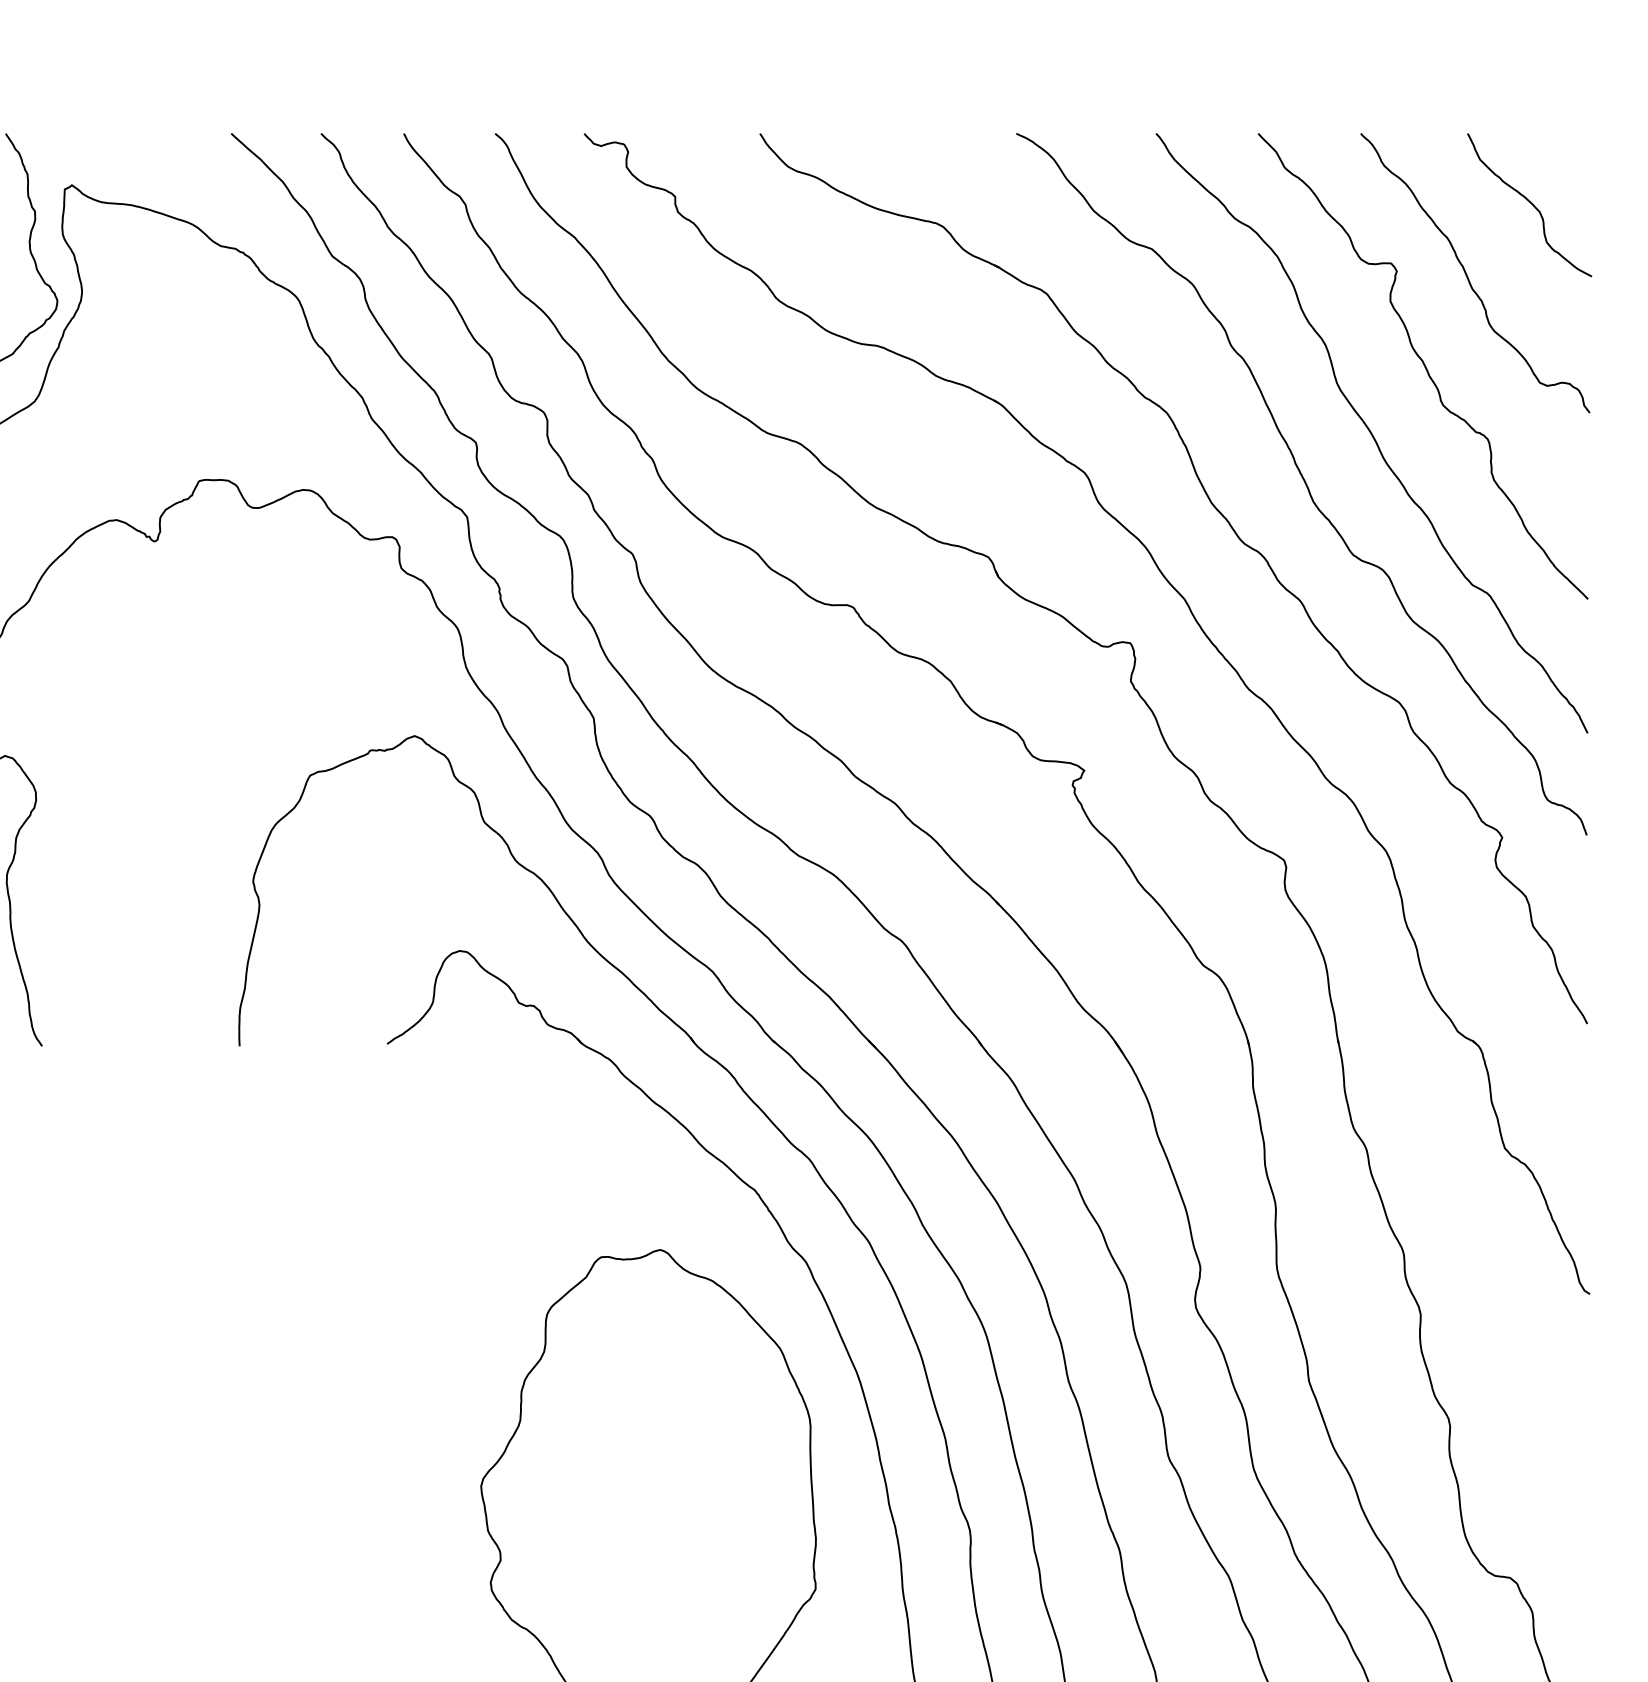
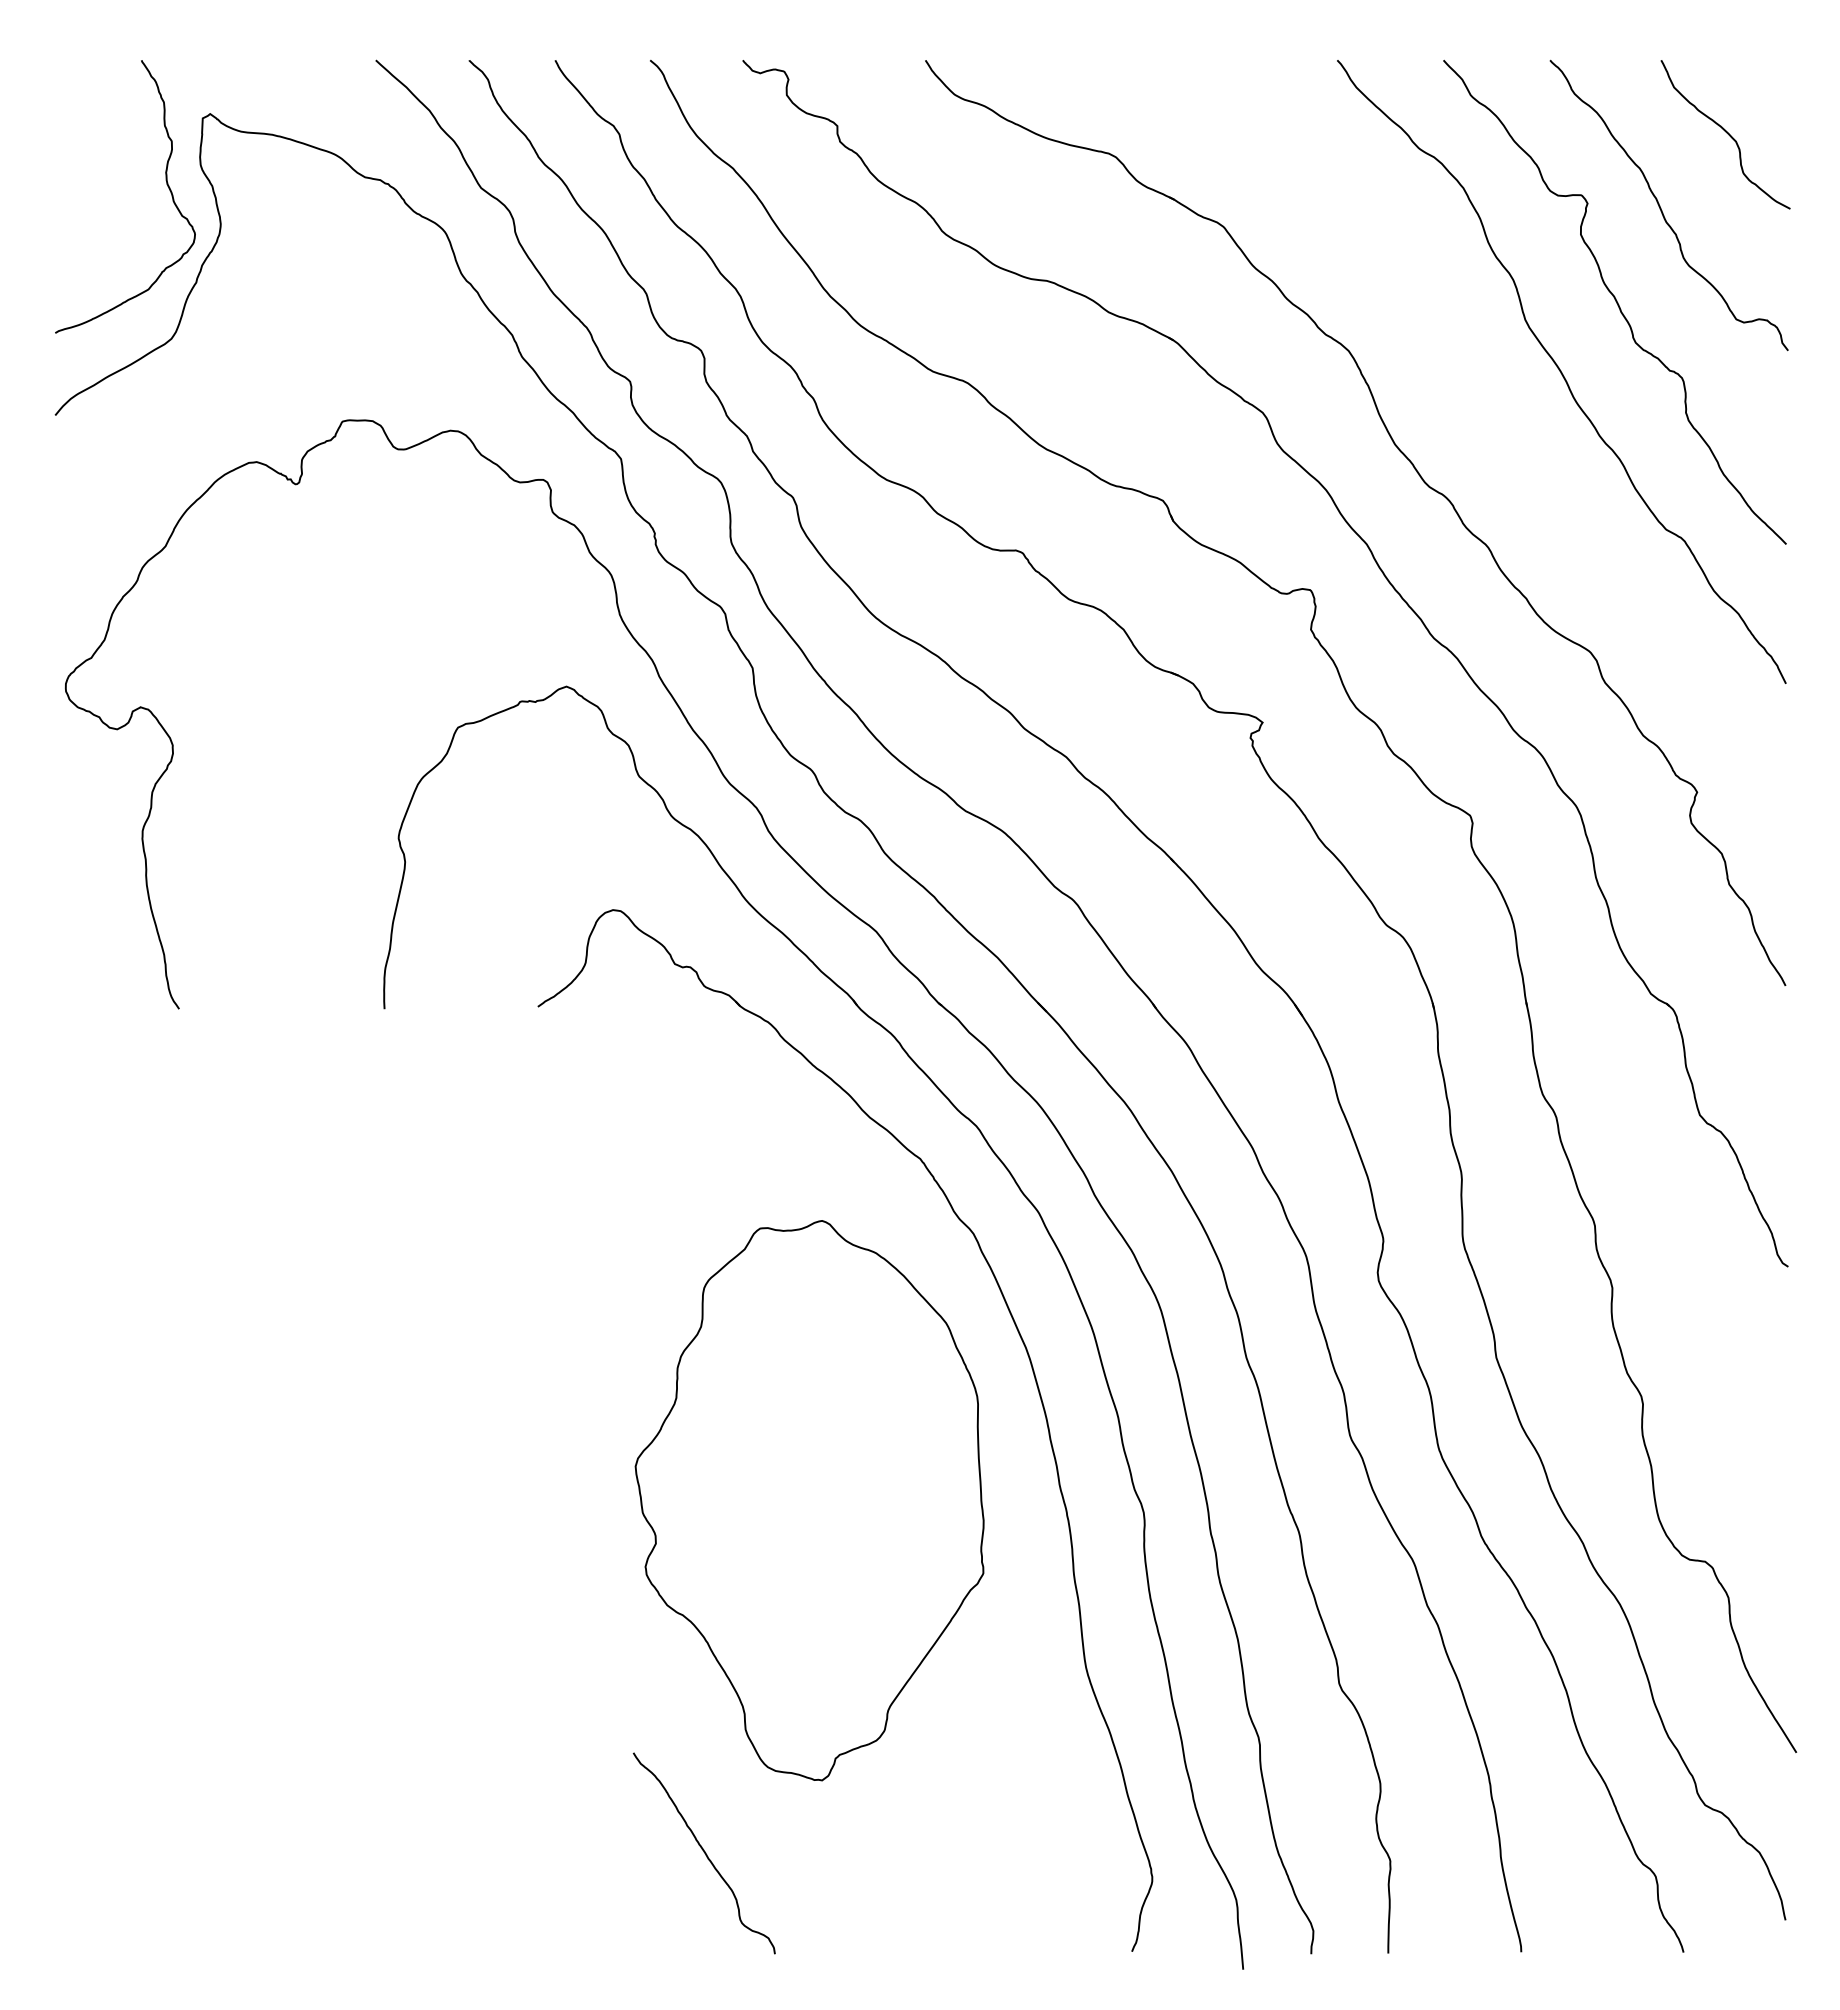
curve: (1304, 482) -> (1491, 423), removed

